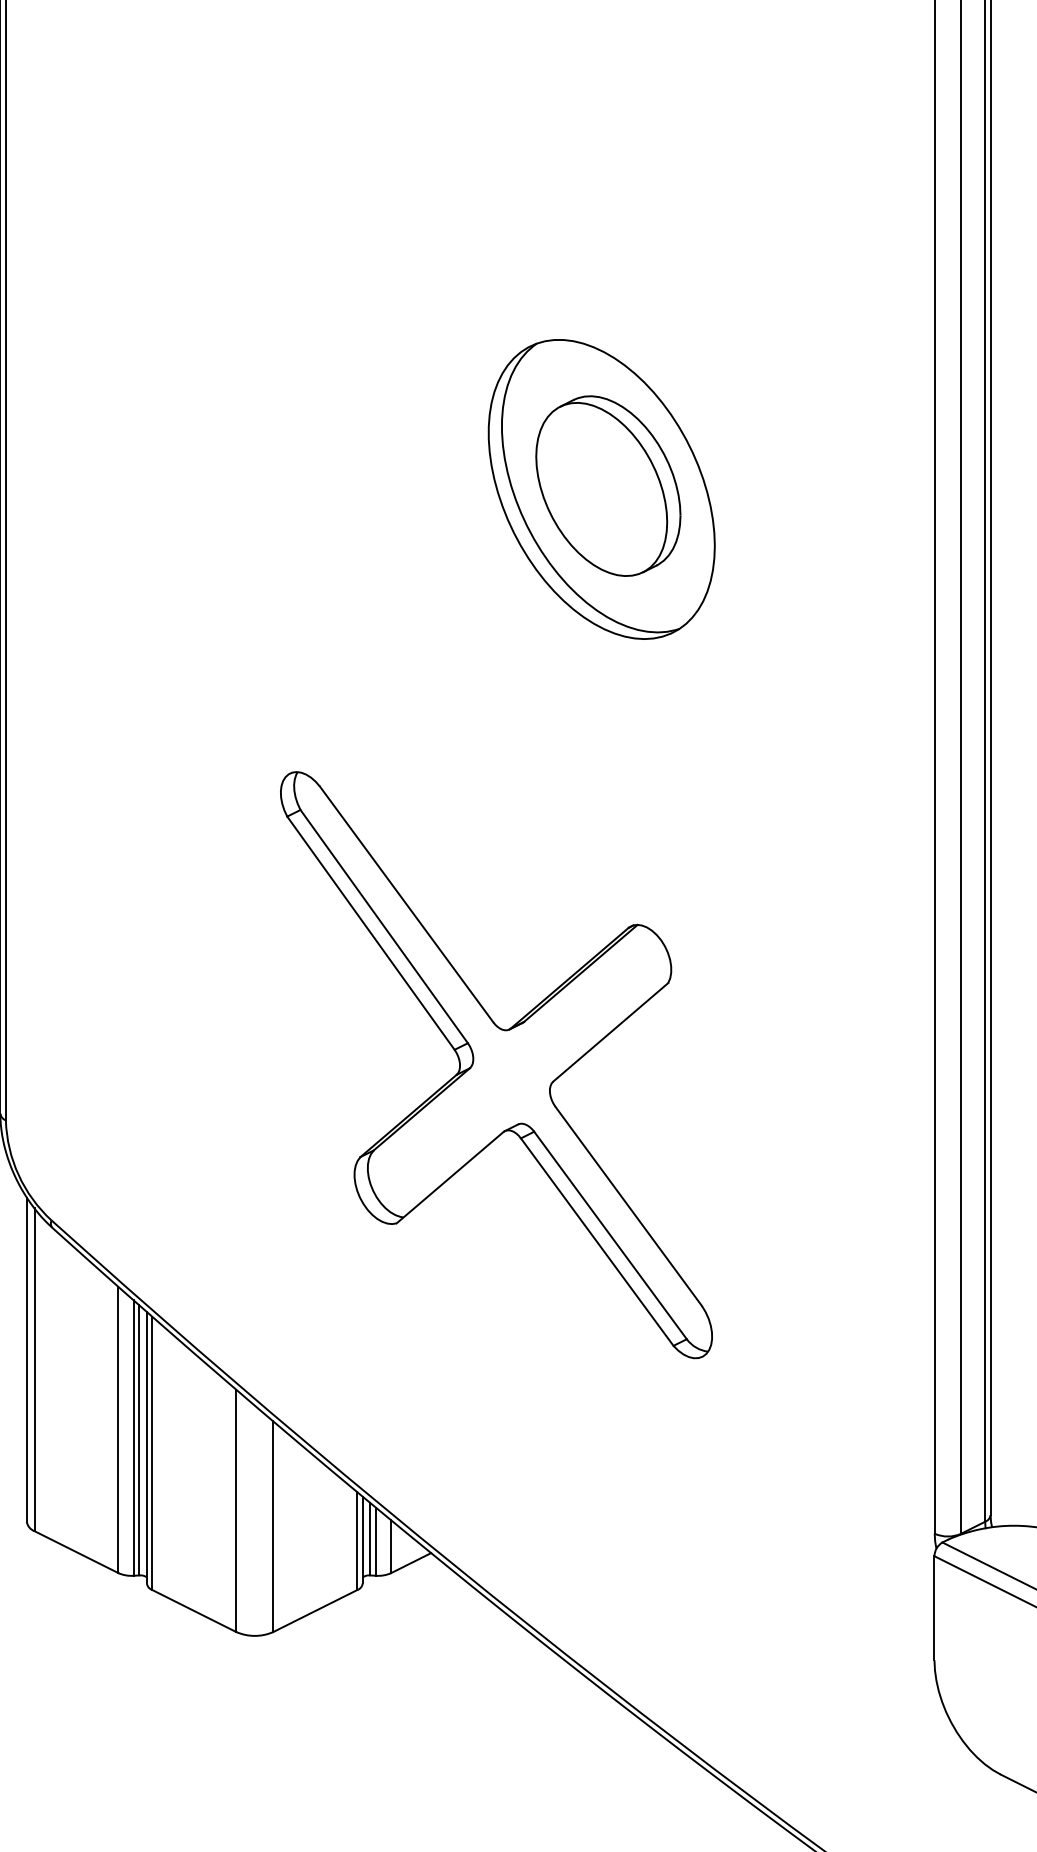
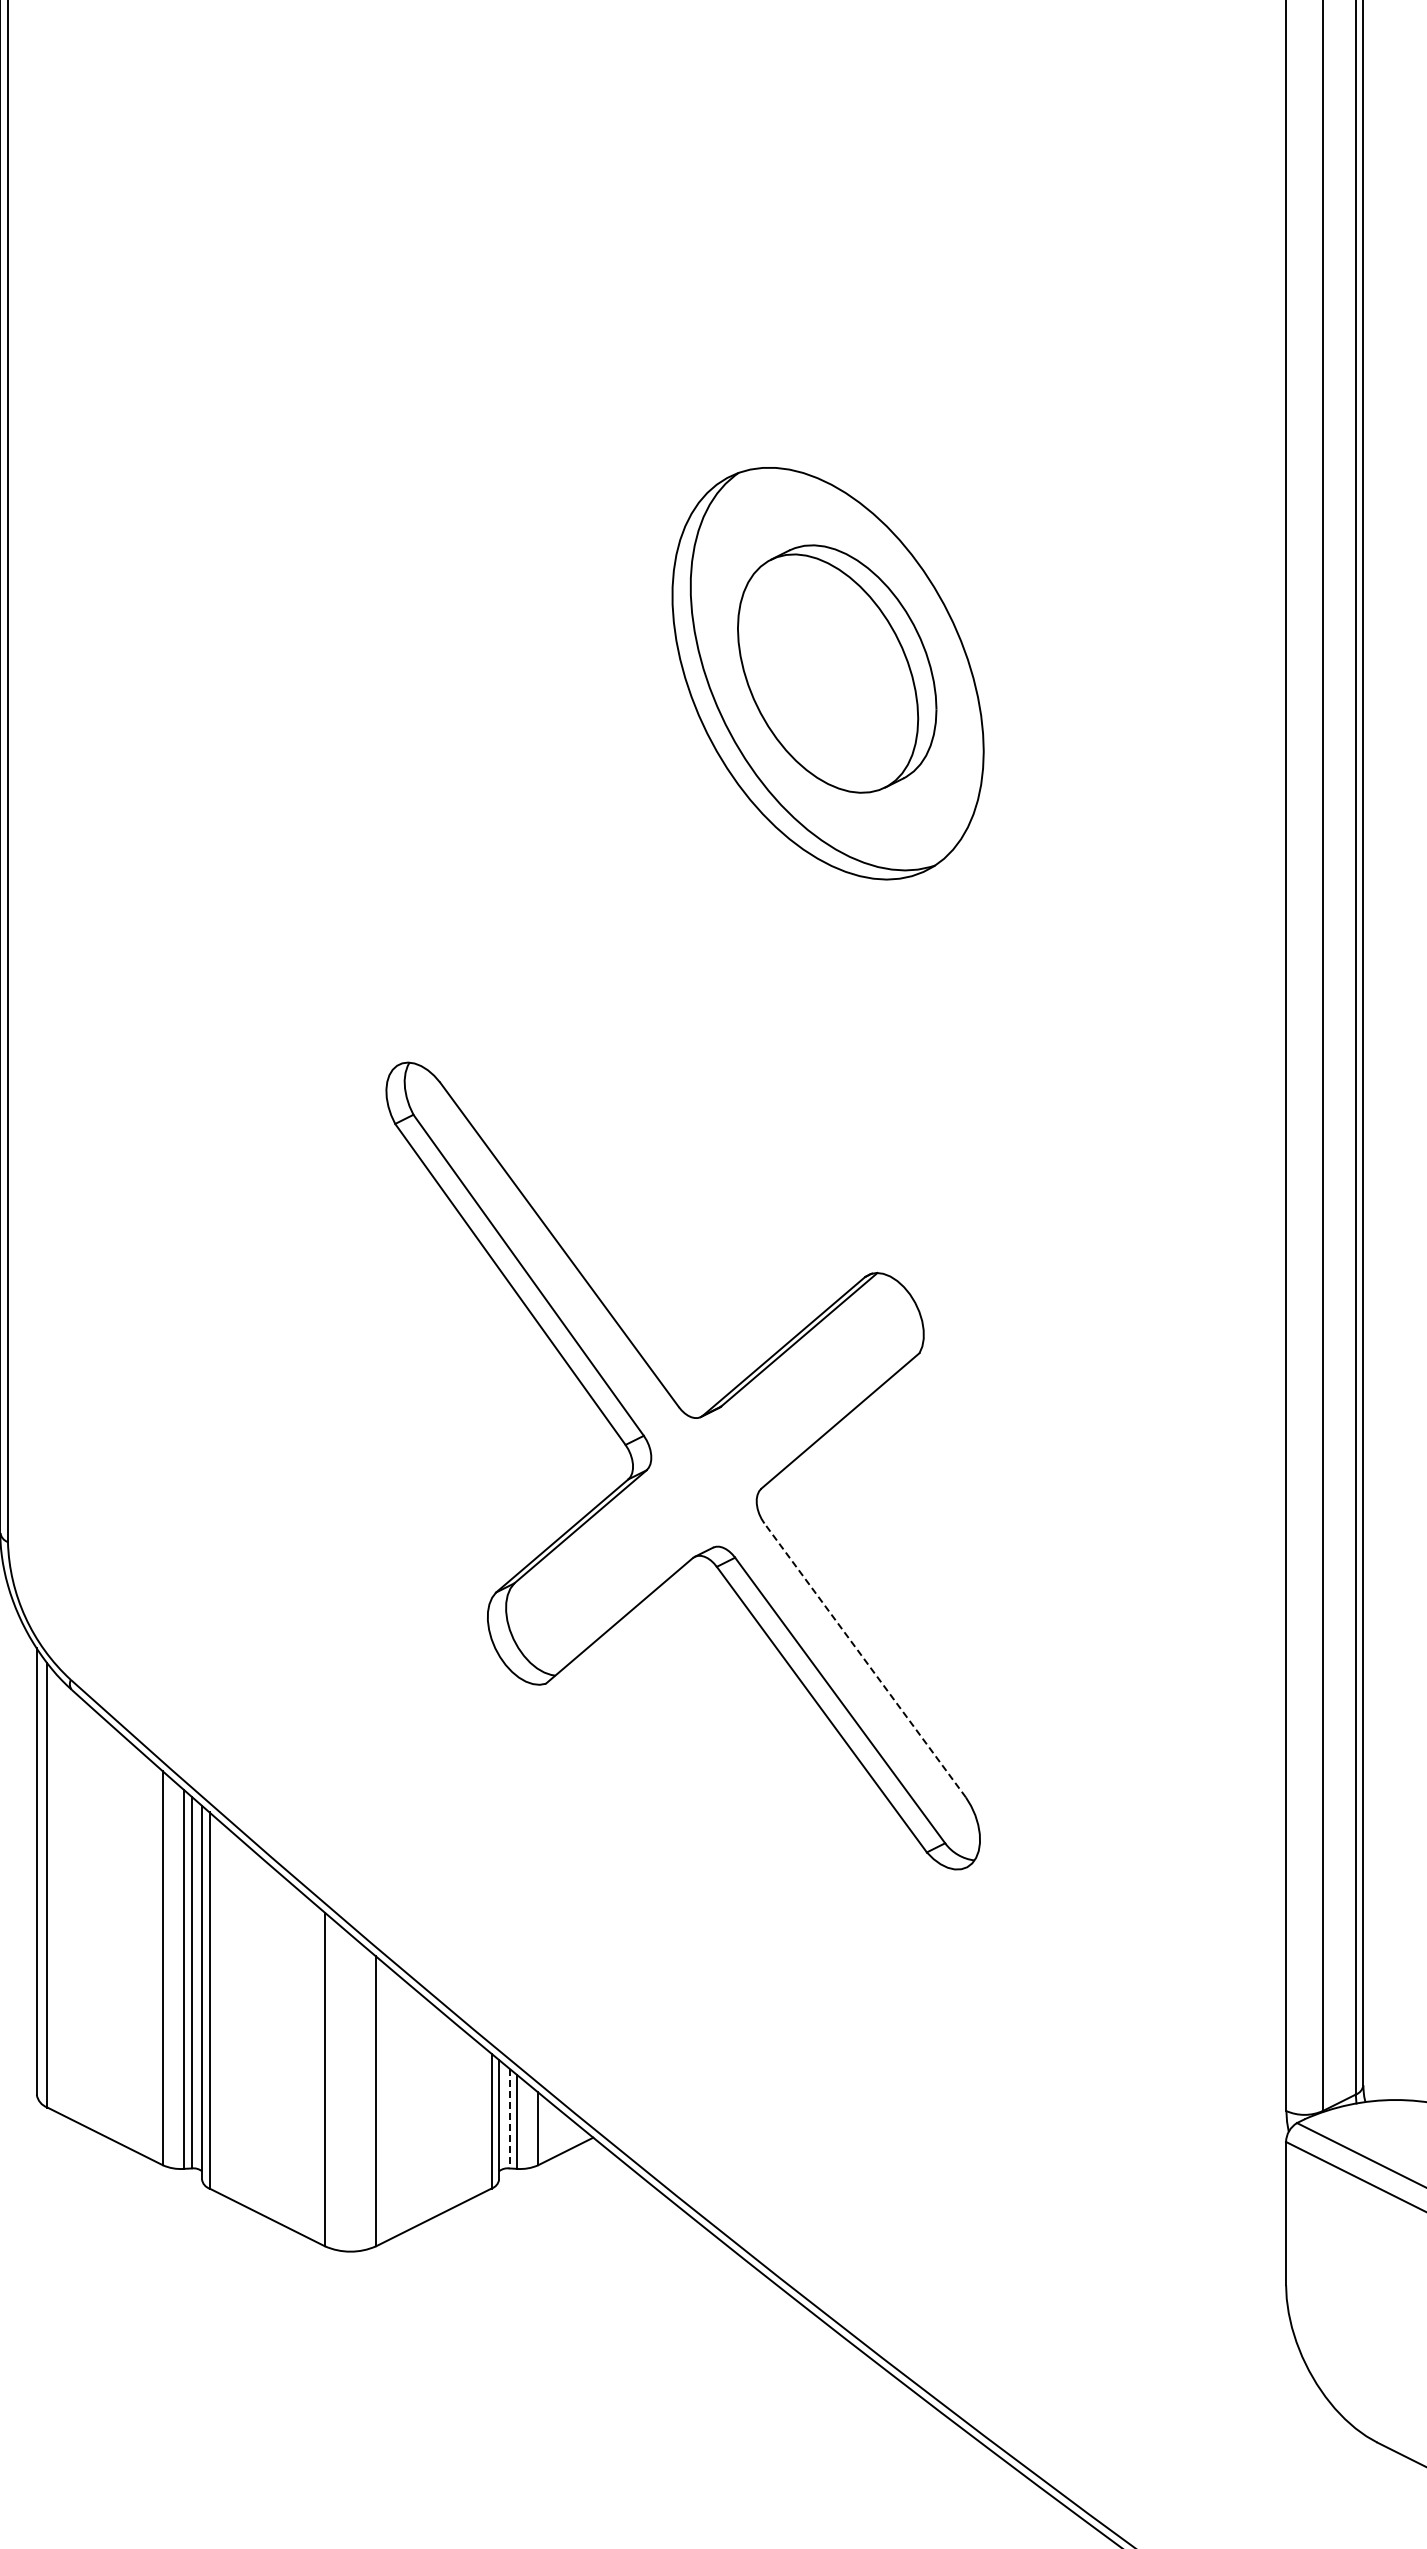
line: (628, 1206) -> (864, 1660), solid -> dashed
line: (370, 1539) -> (509, 2118), solid -> dashed

